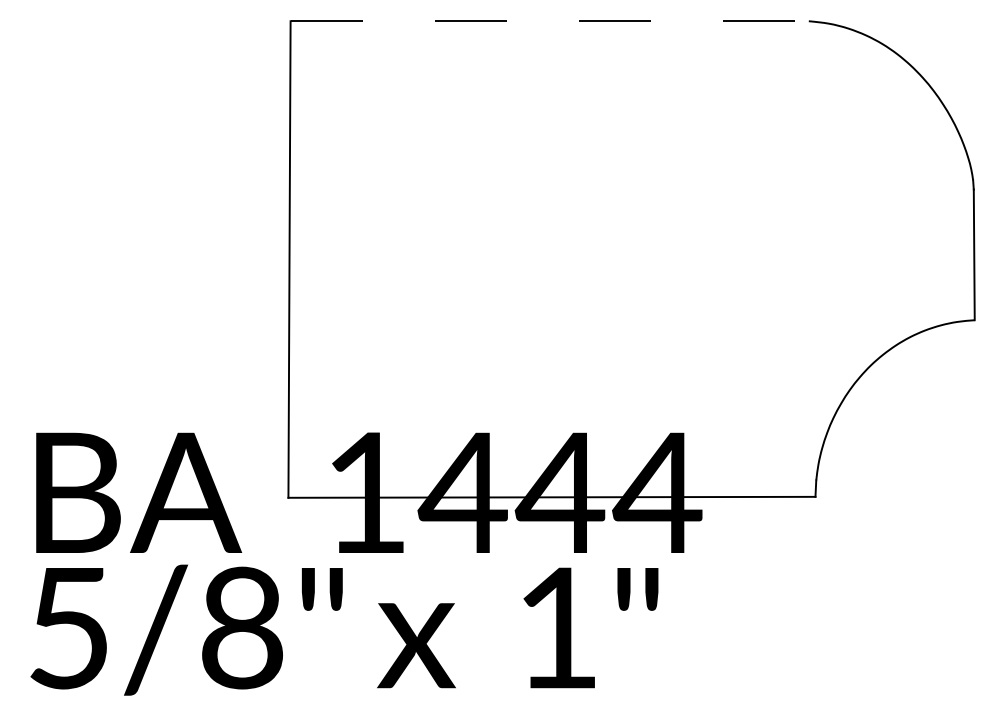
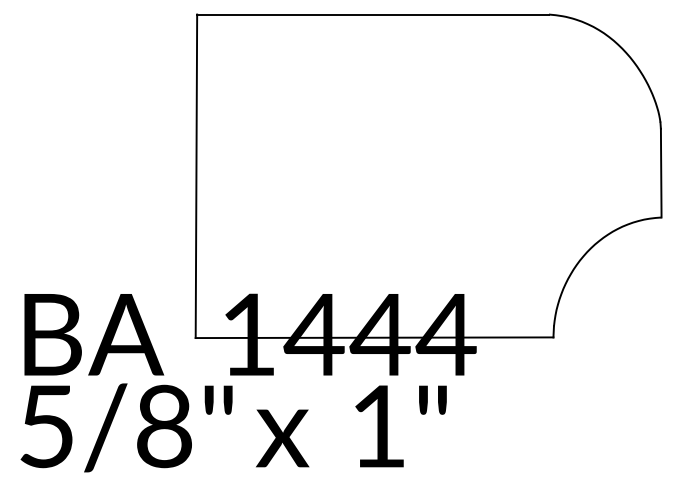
line: (550, 21) -> (373, 14), dashed -> solid

